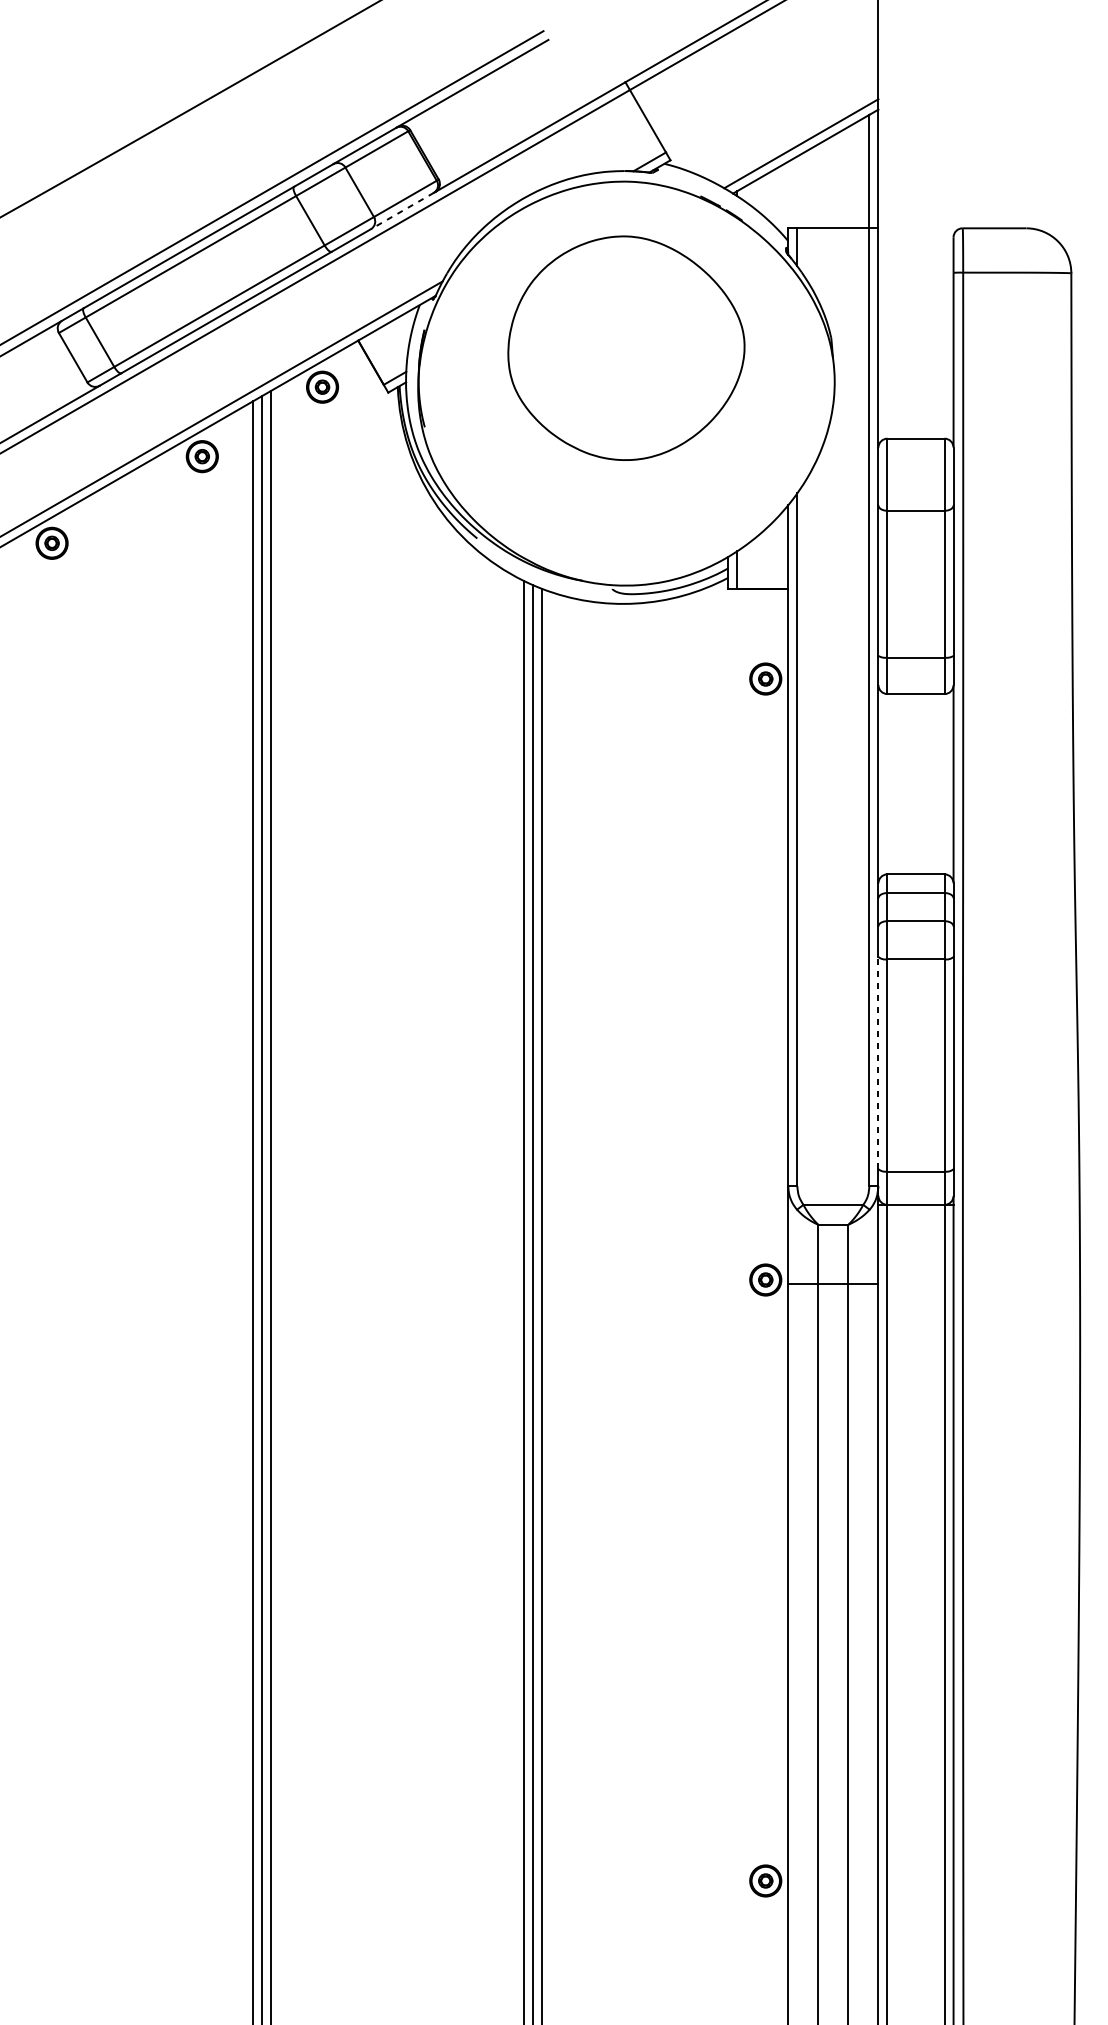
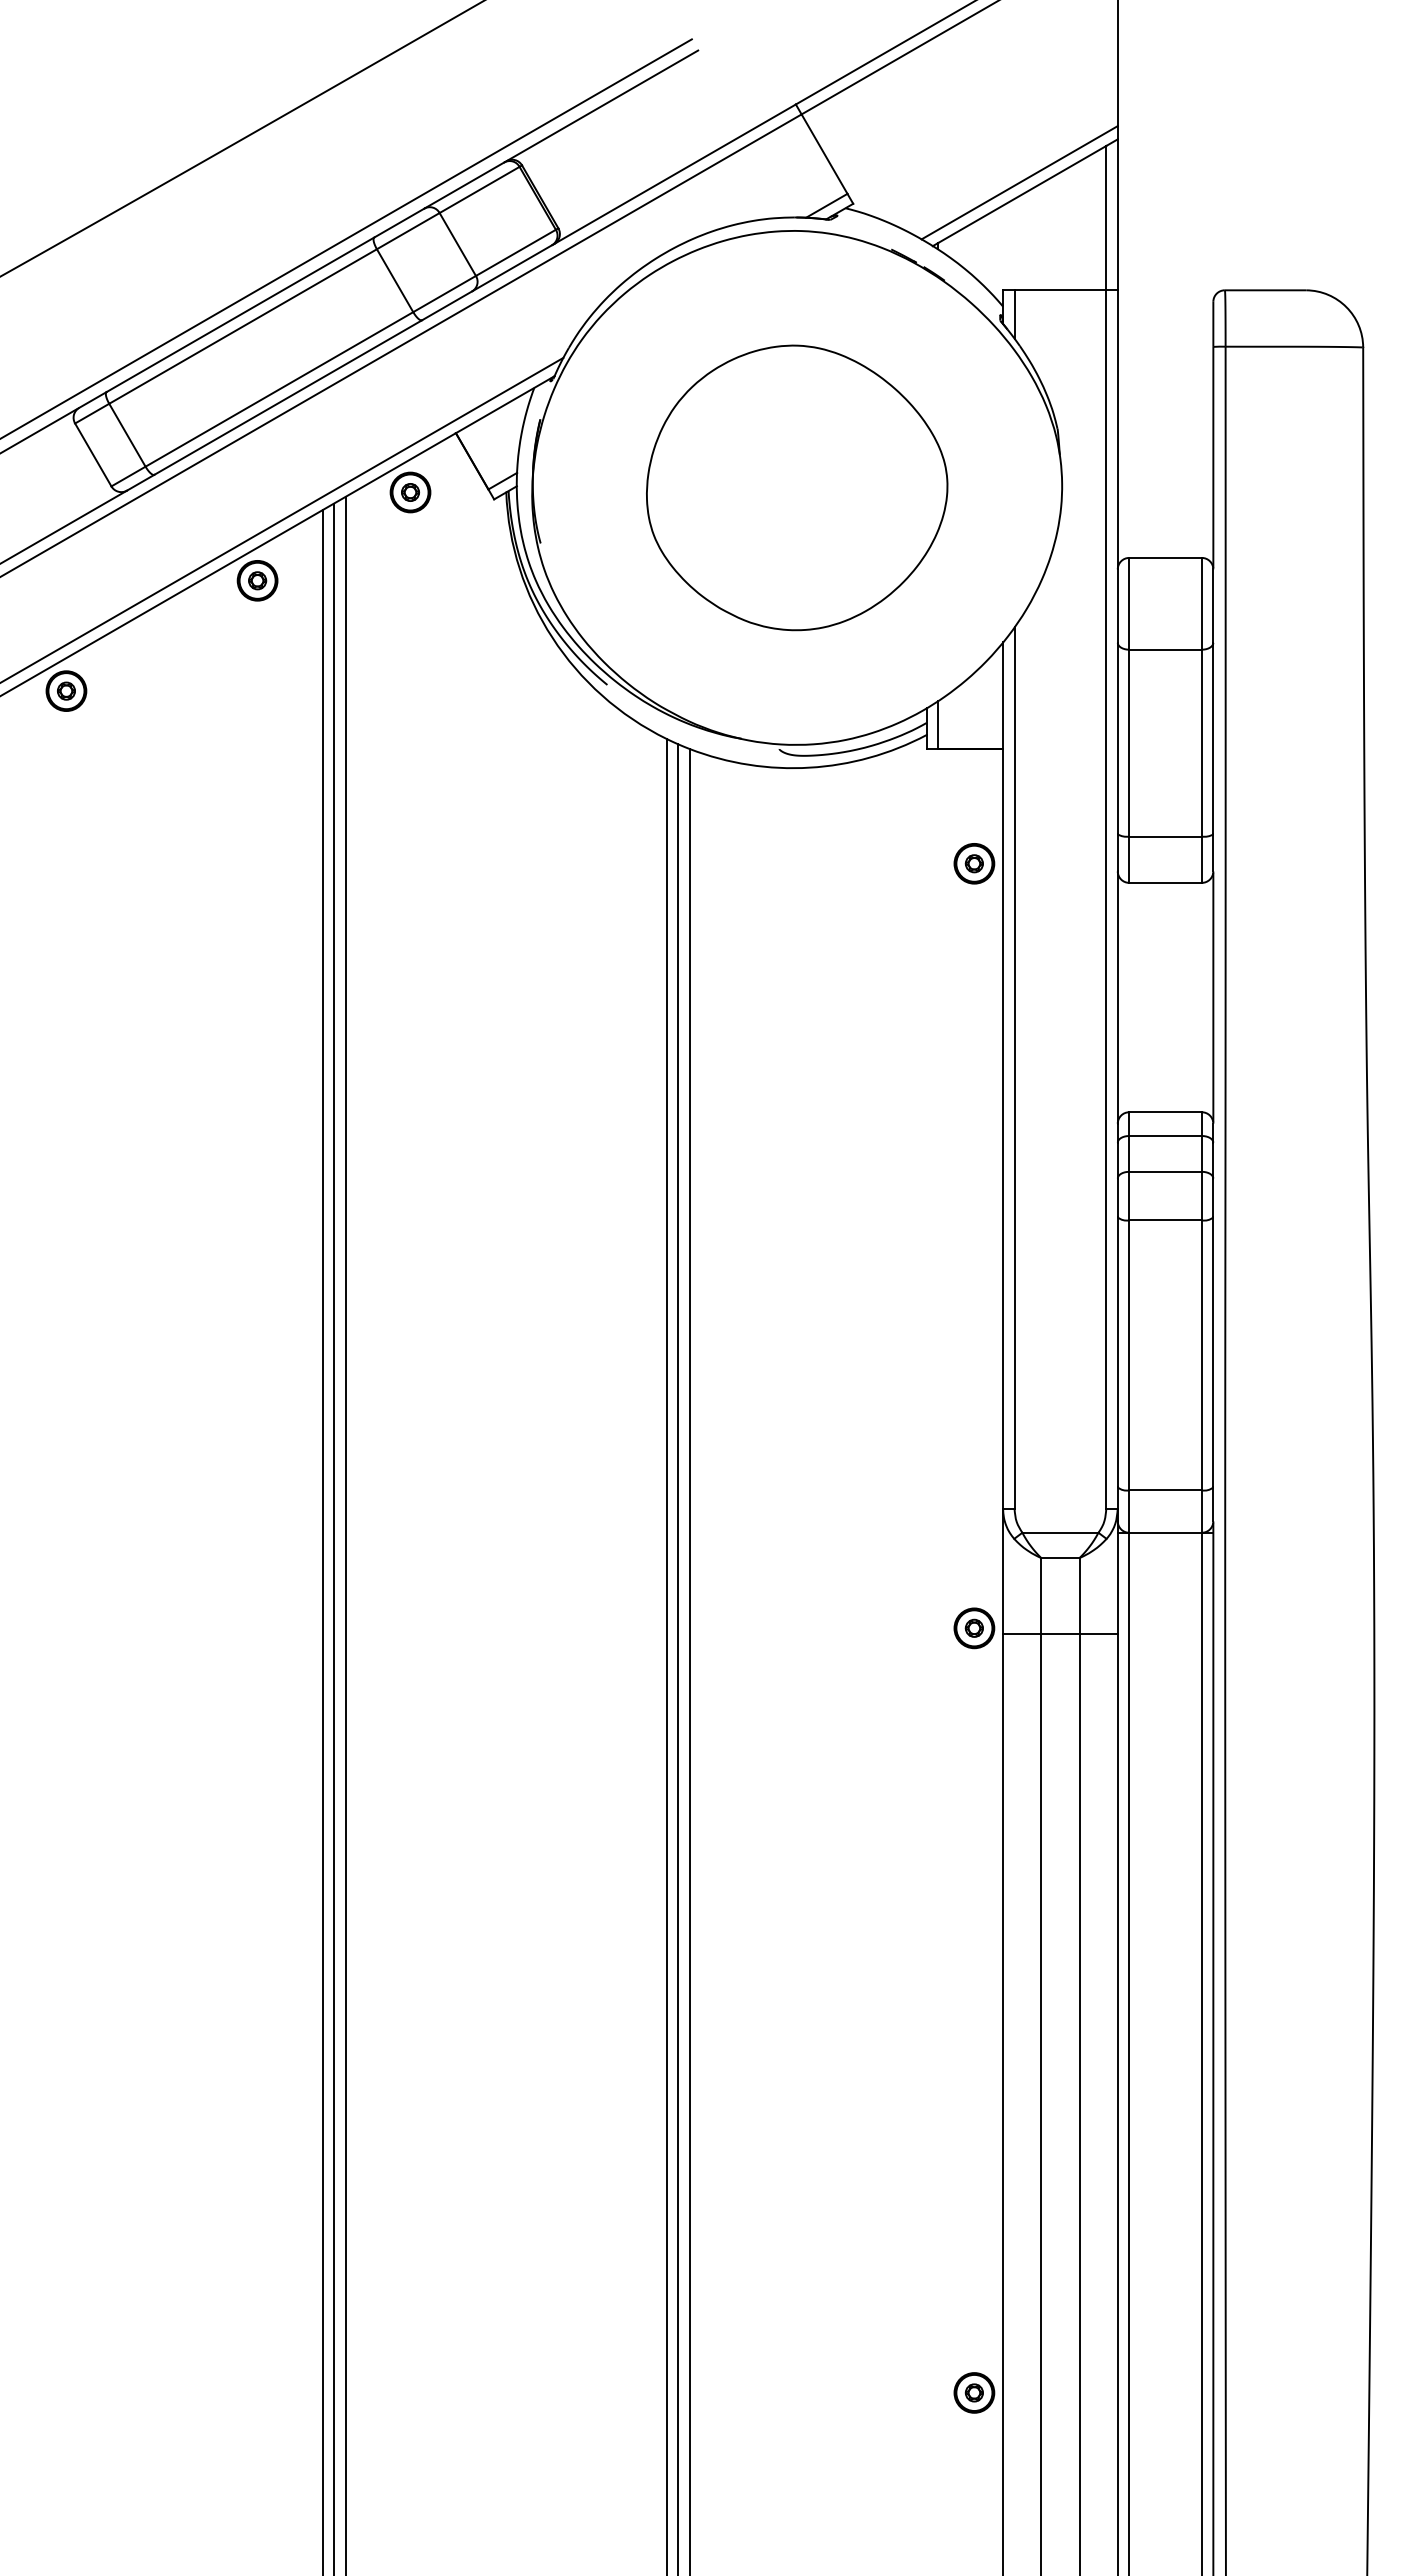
line: (401, 211) -> (511, 268), dashed -> solid
part: (626, 347) -> (797, 487), moved
line: (878, 1062) -> (1117, 1351), dashed -> solid

